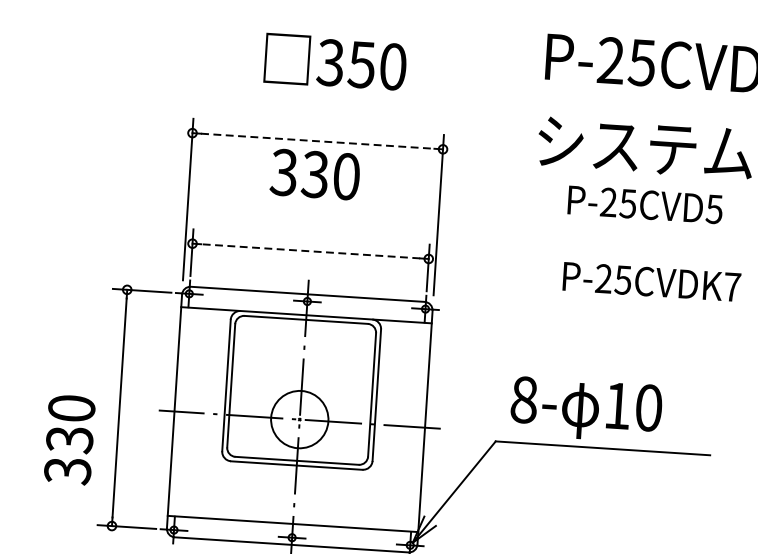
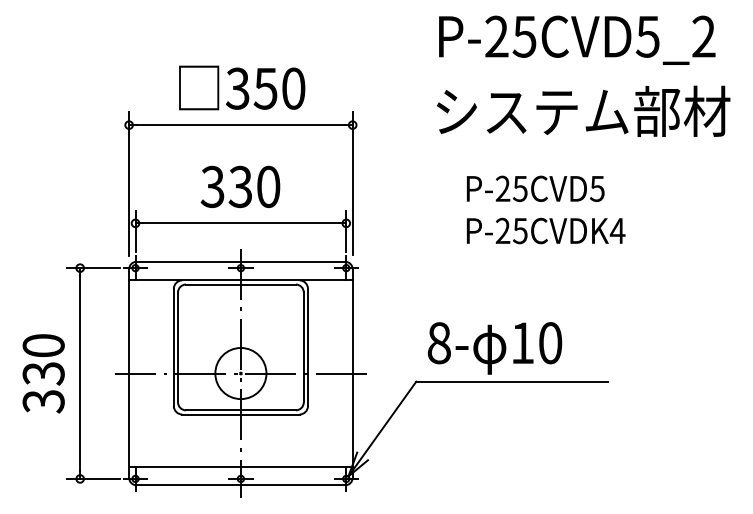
text: (335, 61) -> (242, 87), moved
line: (318, 141) -> (241, 125), dashed -> solid
text: (315, 174) -> (240, 186), moved
text: (645, 204) -> (535, 188), moved
line: (310, 251) -> (240, 223), dashed -> solid
text: (732, 286) -> (617, 230), P-25CVDK7 -> P-25CVDK4
text: (69, 439) -> (43, 373), moved

